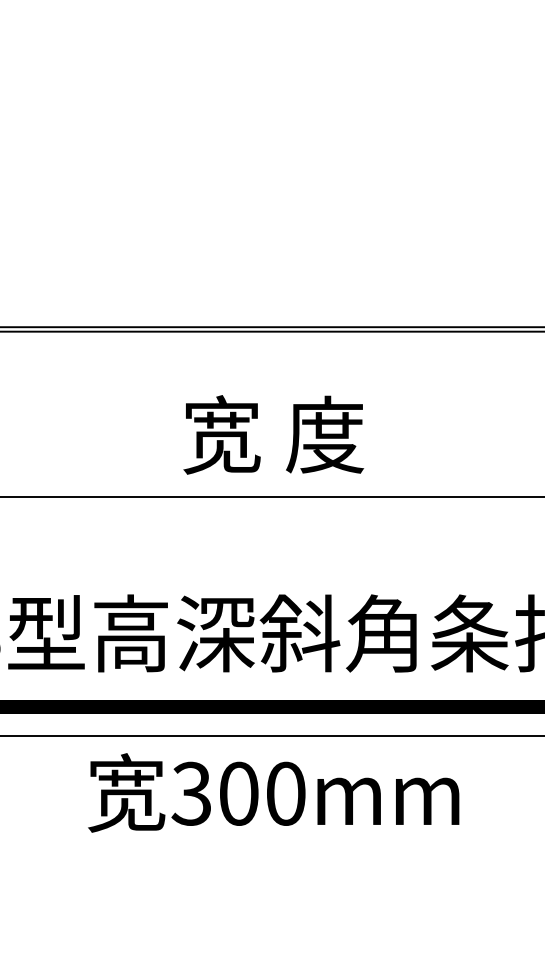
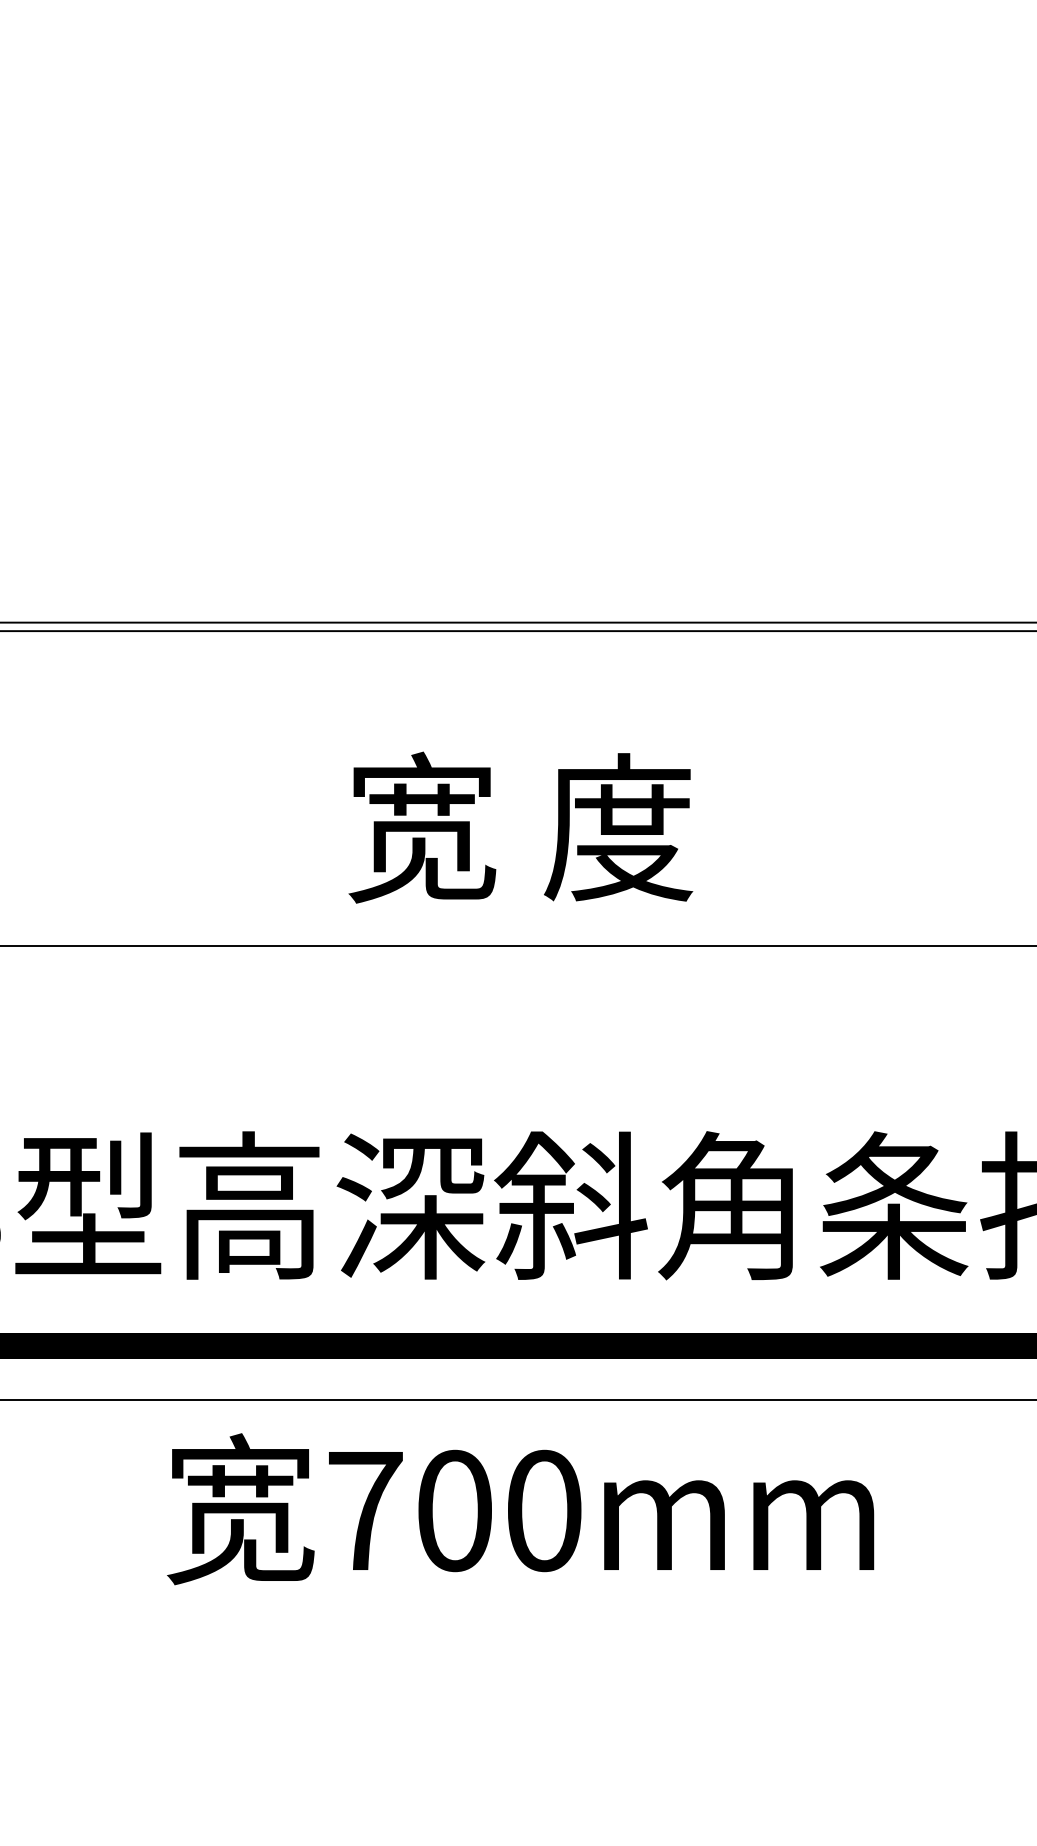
text: (191, 793) -> (364, 1510), 300mm -> 700mm

